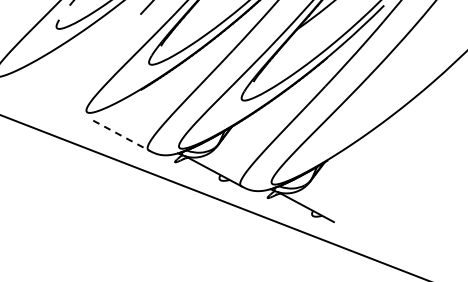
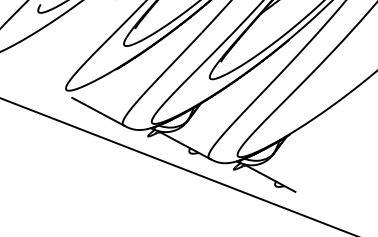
line: (121, 135) -> (98, 111), dashed -> solid

